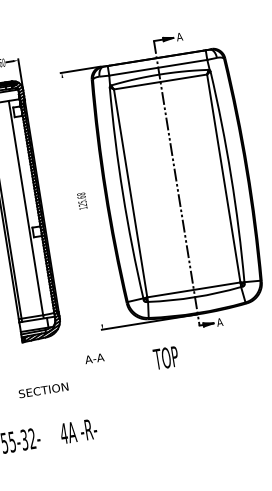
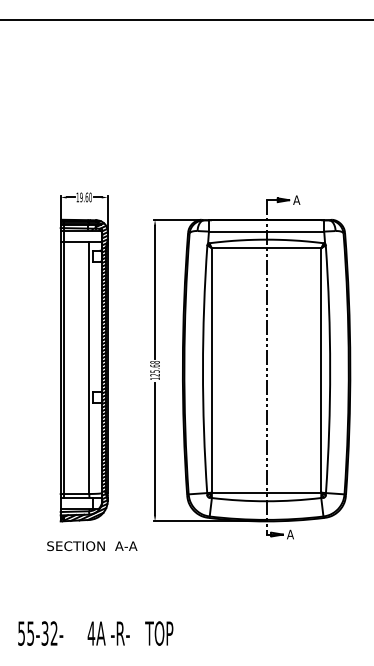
line: (71, 133) -> (155, 291), added
line: (93, 267) -> (155, 448), added
text: (166, 357) -> (159, 633), moved
text: (94, 358) -> (126, 545), moved
text: (43, 390) -> (75, 546), moved

